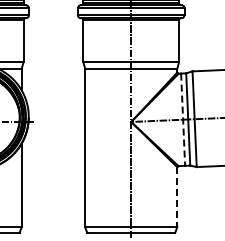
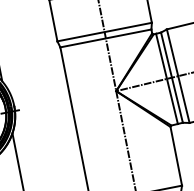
line: (183, 120) -> (167, 79), dashed -> solid
line: (177, 197) -> (176, 156), dashed -> solid

